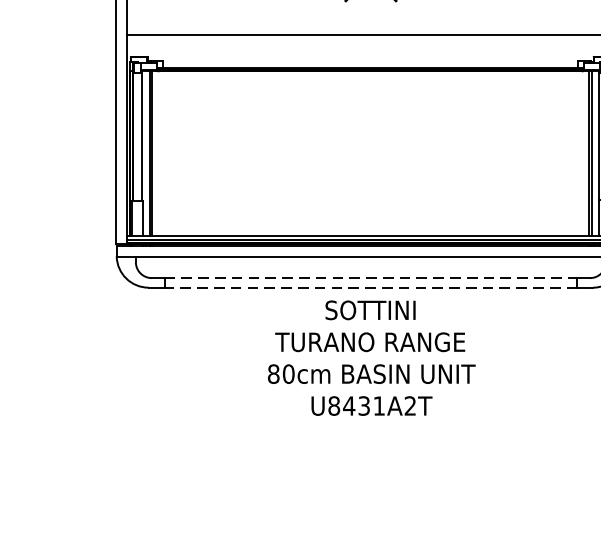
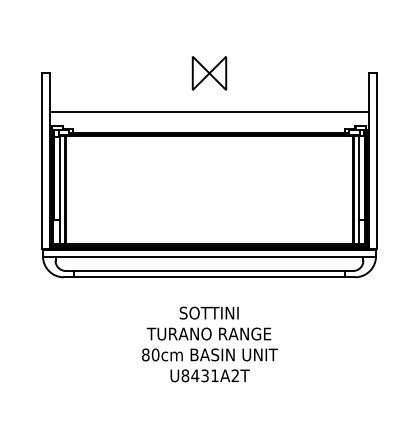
line: (370, 278) -> (209, 271), dashed -> solid
line: (370, 287) -> (209, 277), dashed -> solid
text: (372, 358) -> (210, 344), moved

